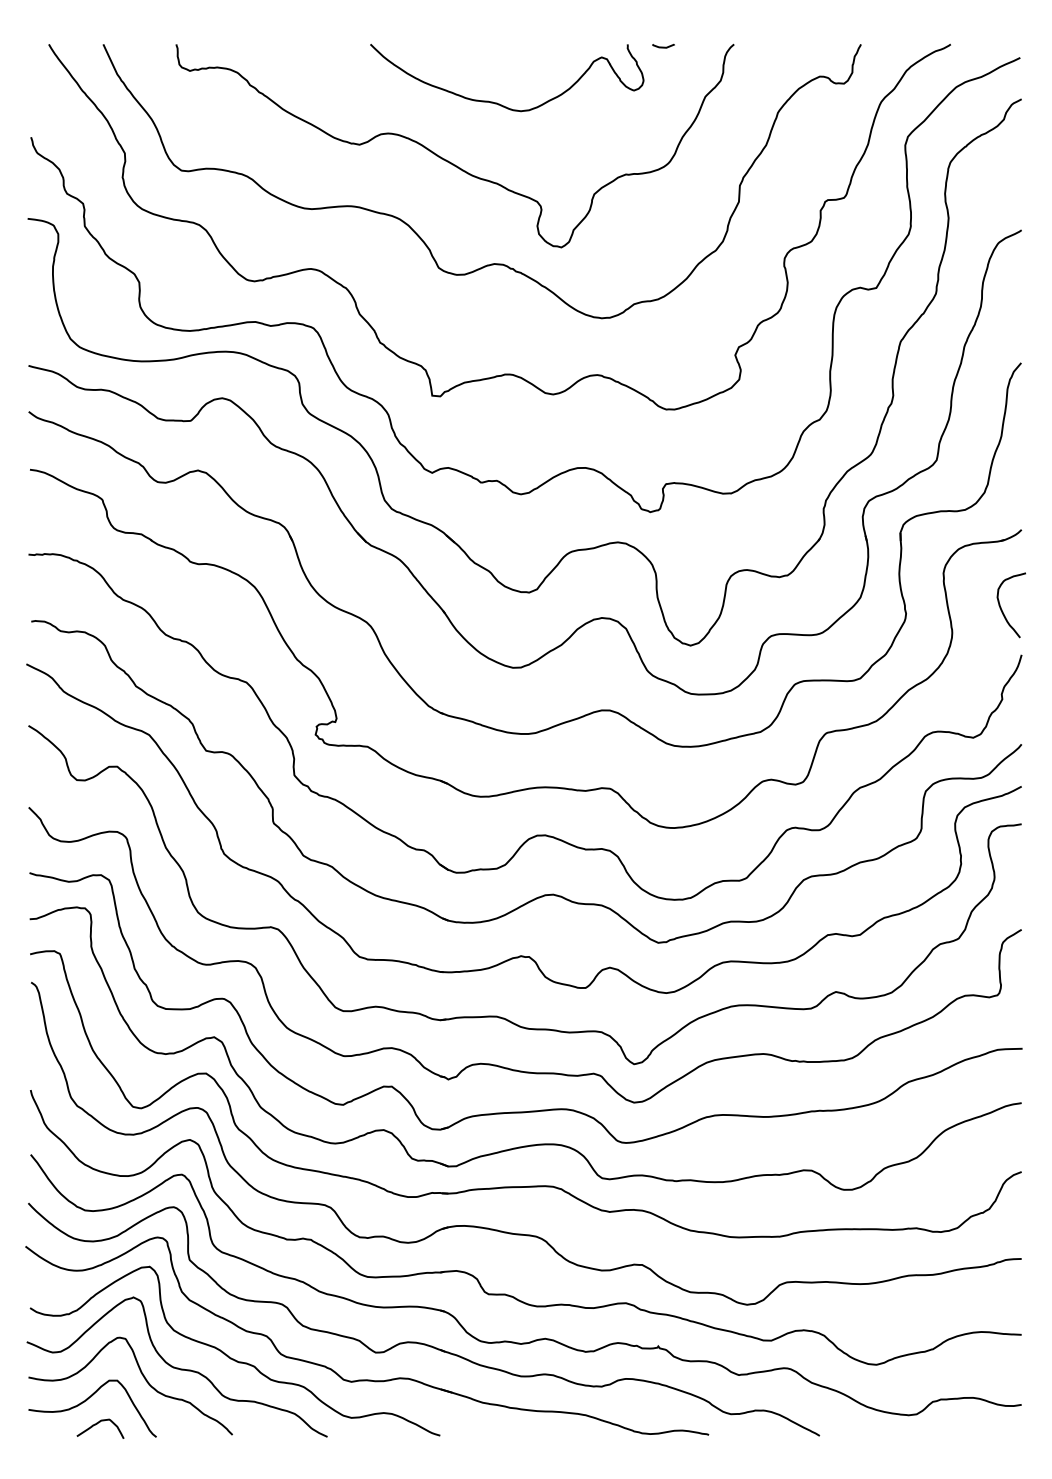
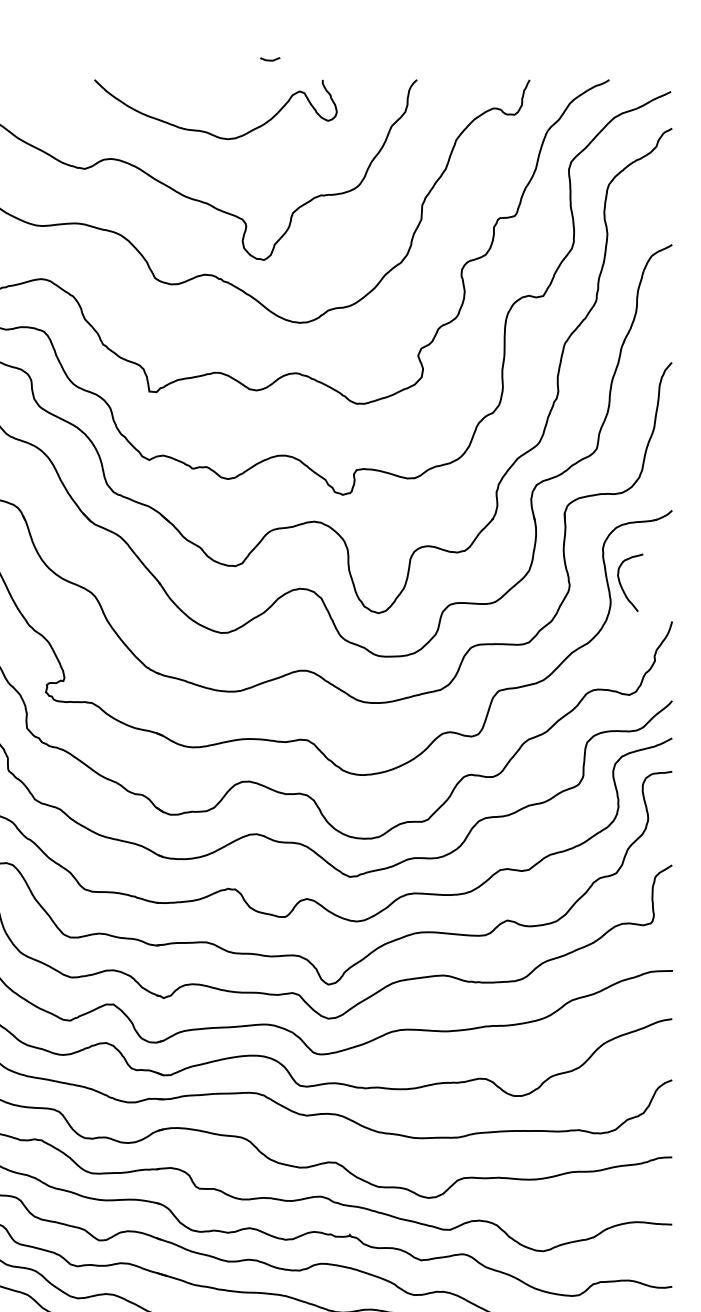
curve: (663, 46) -> (270, 59), moved
curve: (1002, 609) -> (622, 586), moved

